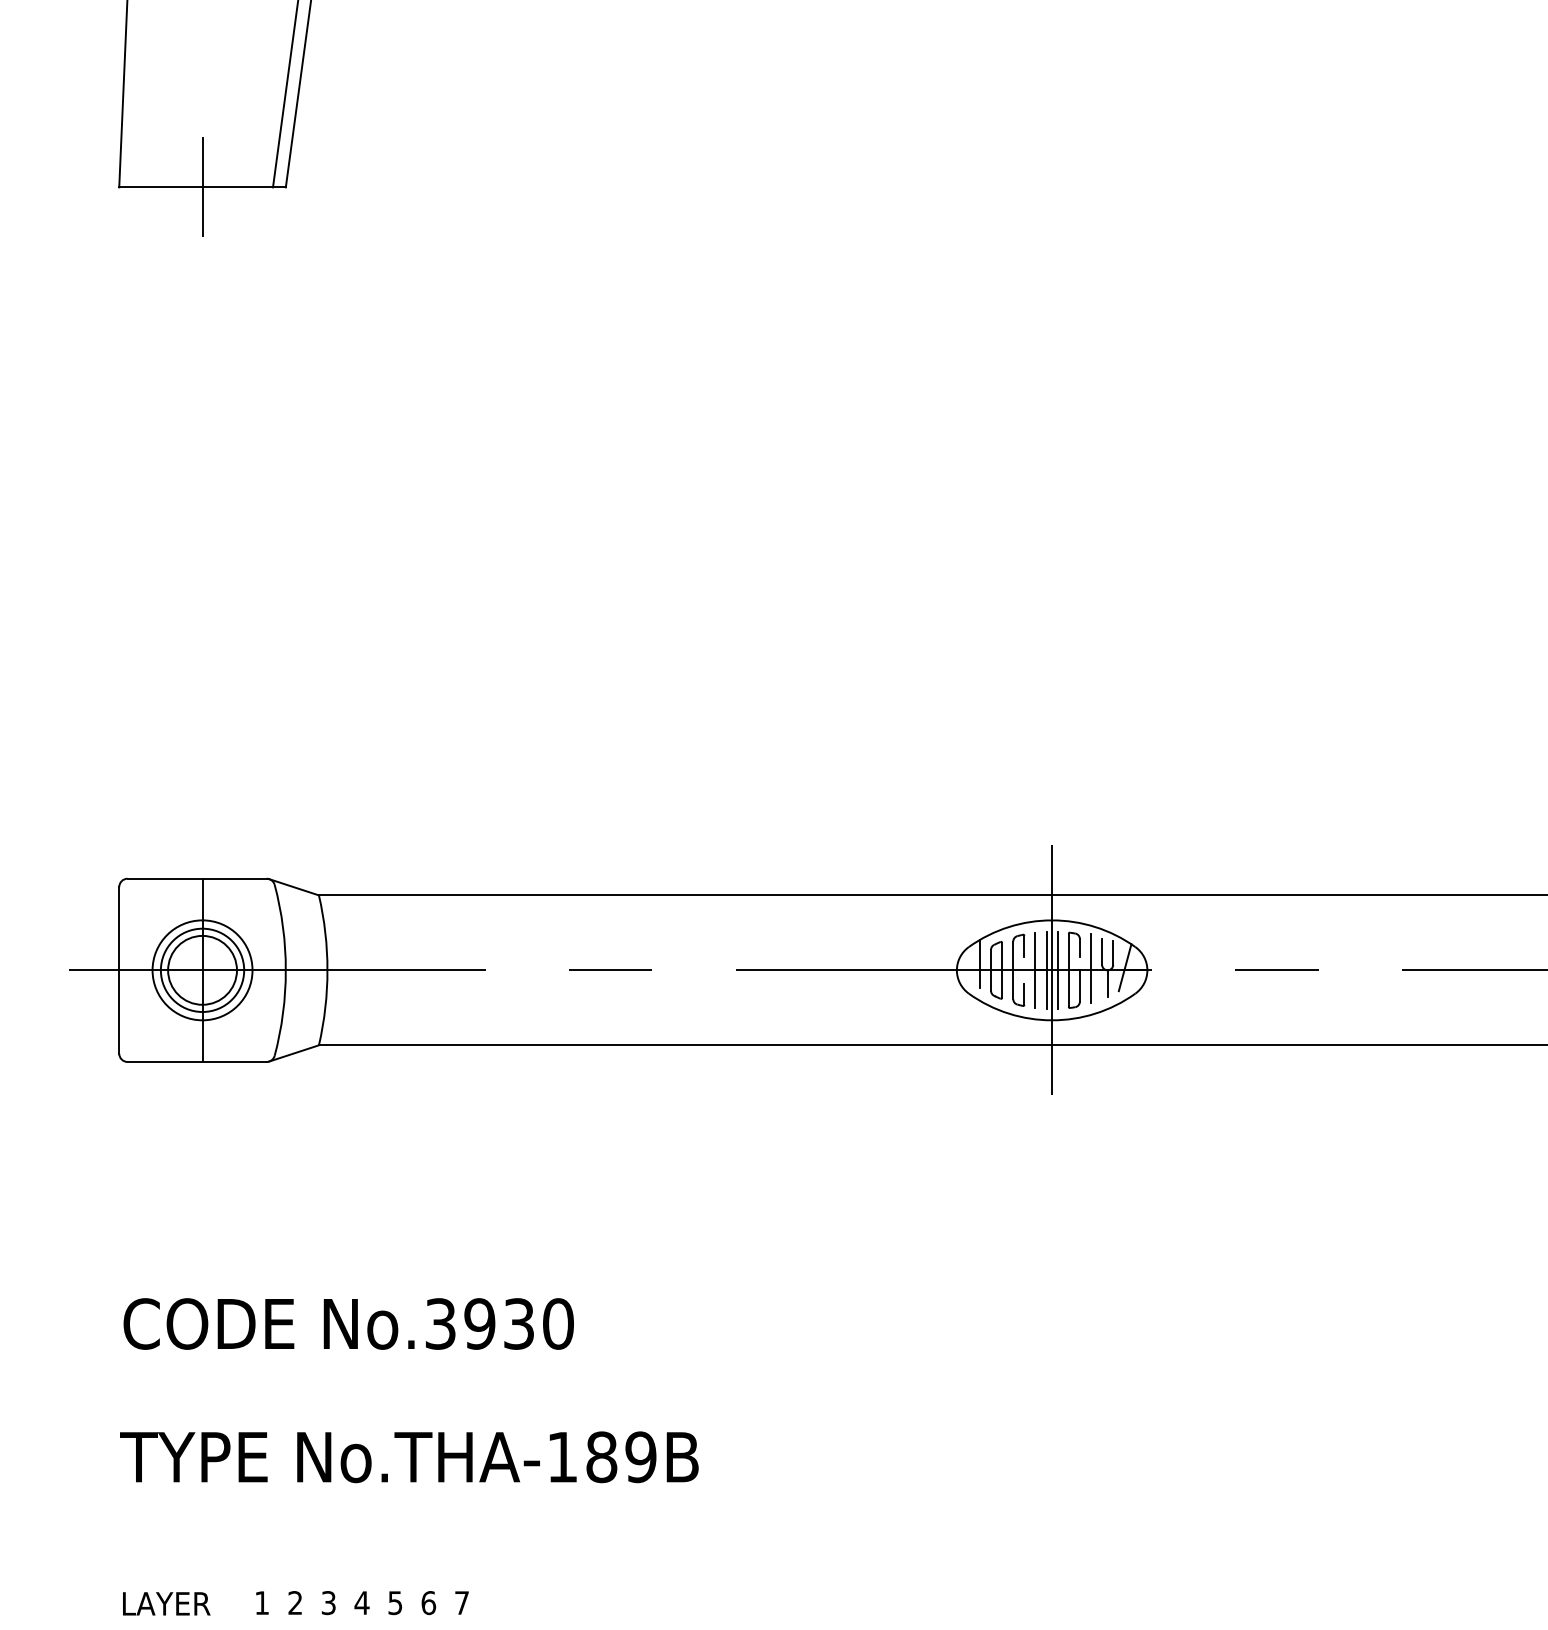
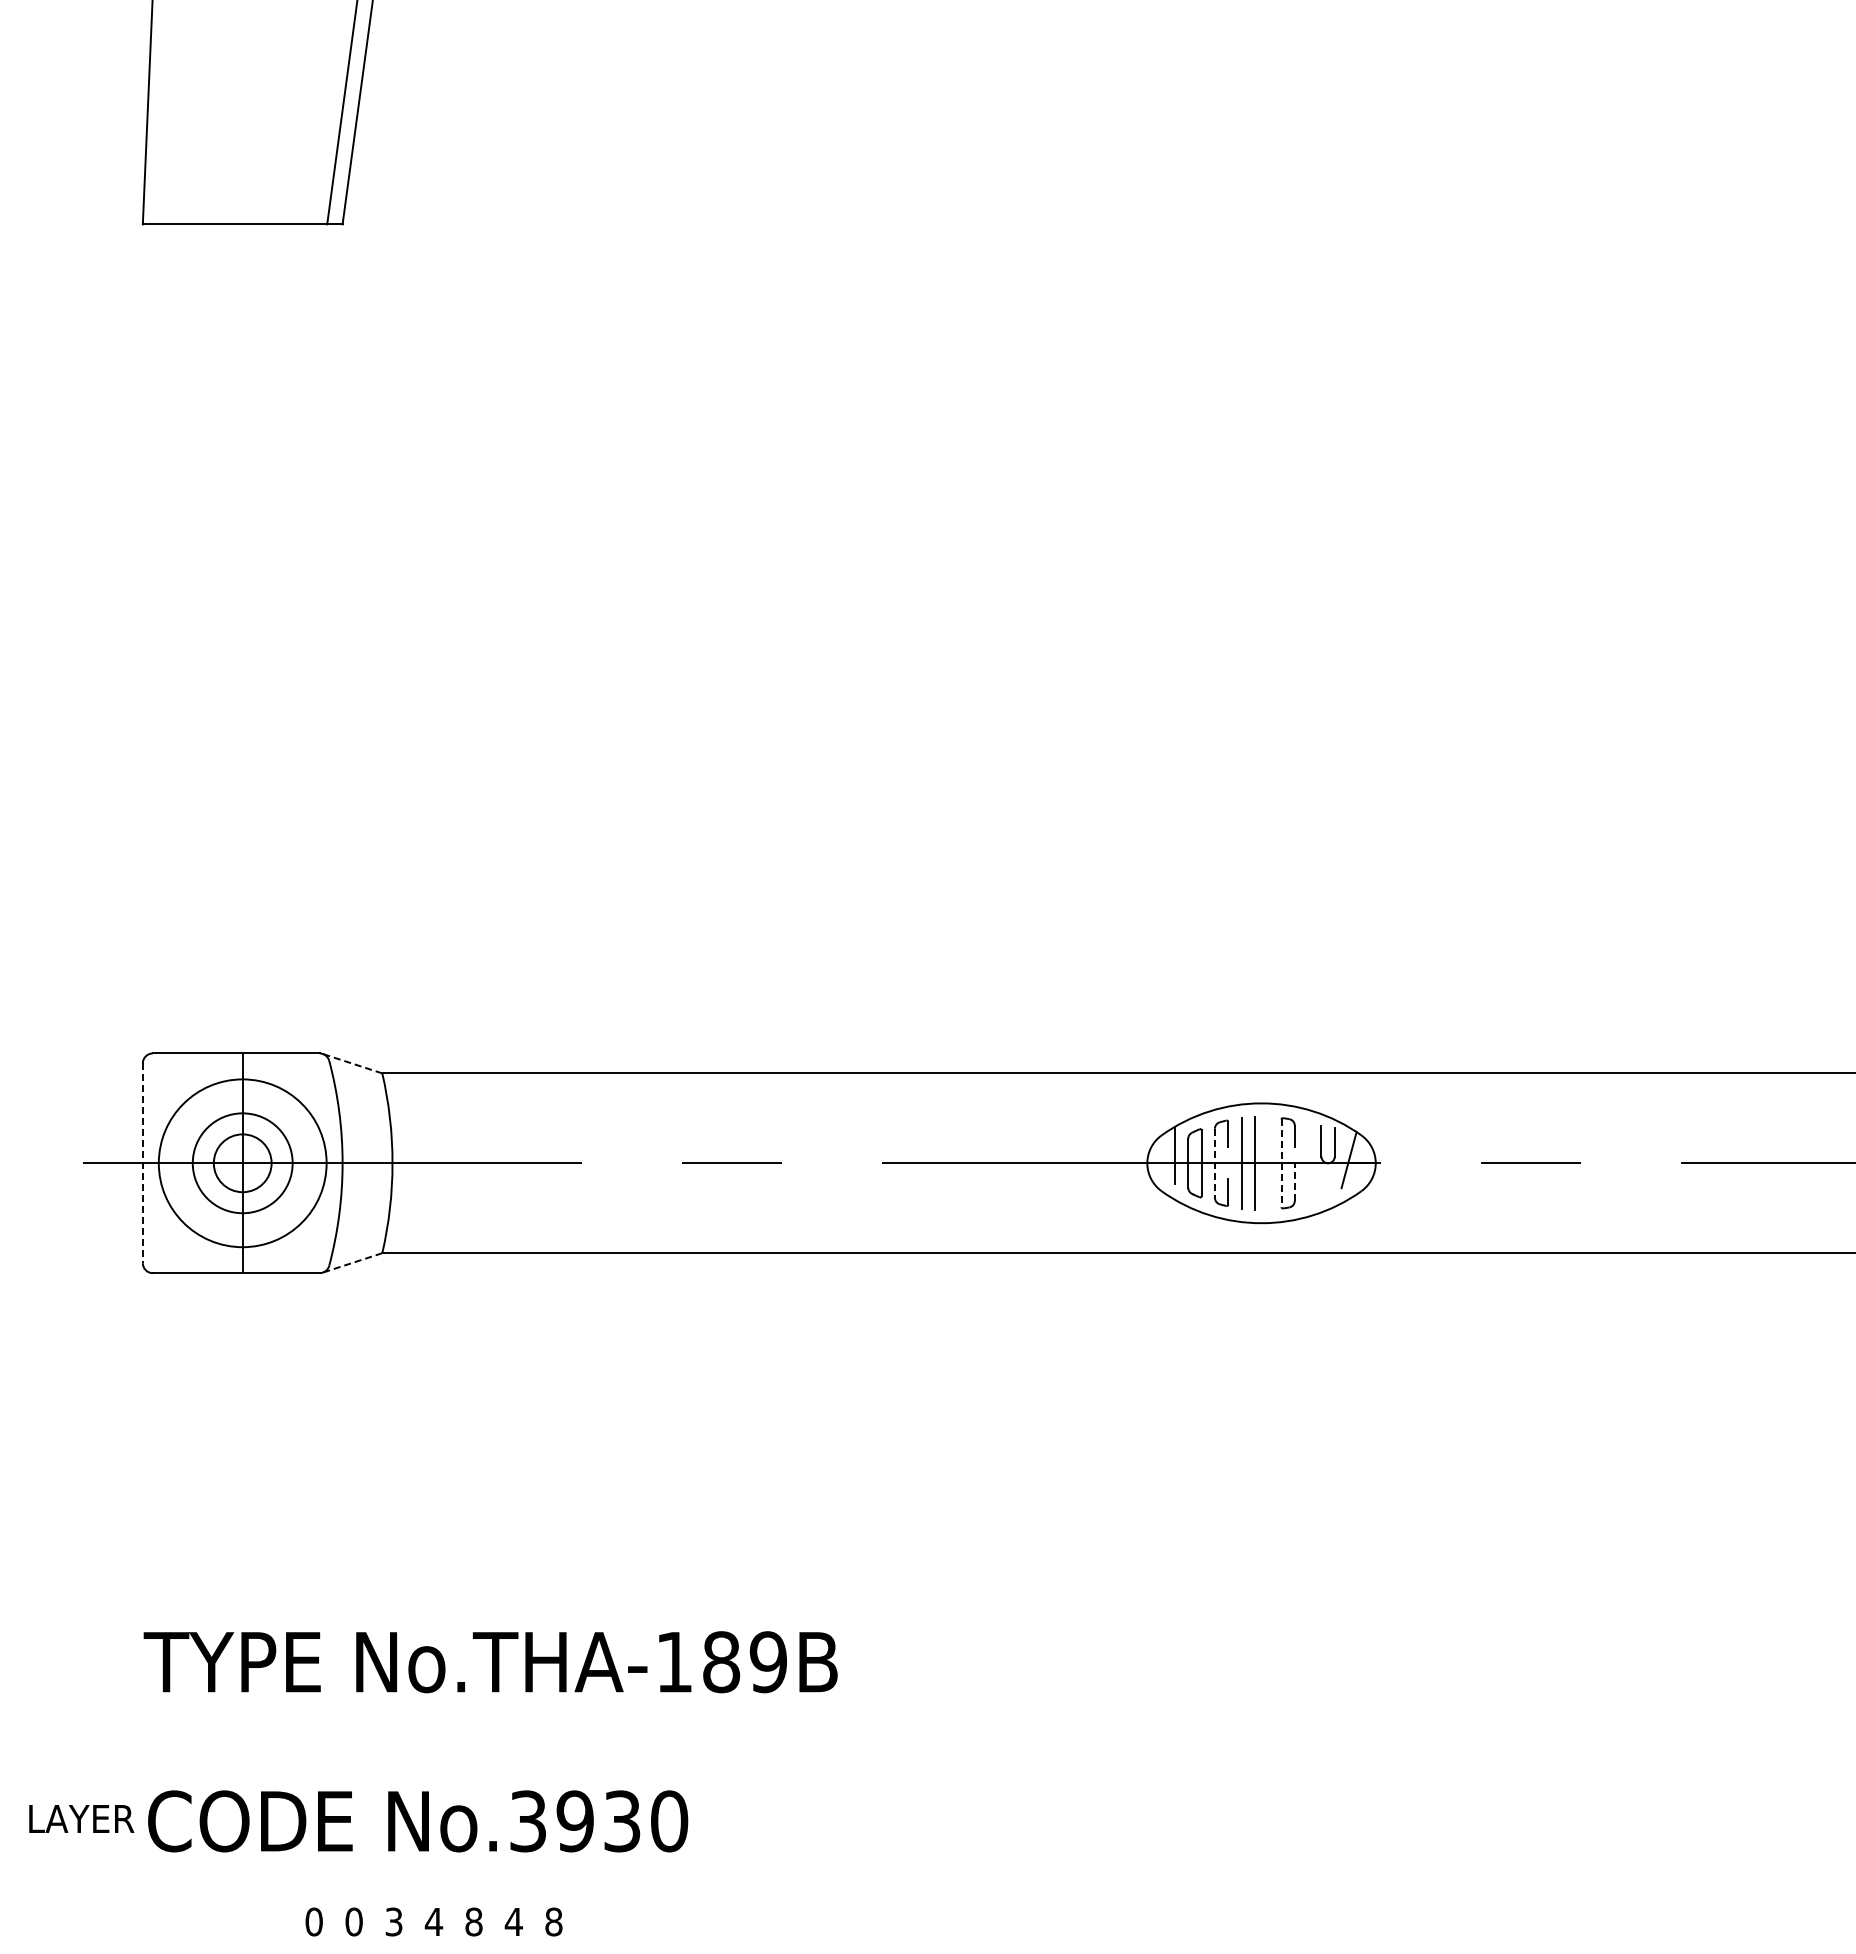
line: (202, 187) -> (242, 224), removed
line: (294, 887) -> (352, 1063), solid -> dashed
line: (1091, 968) -> (1308, 1160), removed
line: (1057, 969) -> (1268, 1162), removed
line: (118, 970) -> (142, 1163), solid -> dashed
circle: (202, 970) -> (242, 1163), size x0.7
circle: (202, 970) -> (242, 1163), size x1.4
line: (1012, 970) -> (1214, 1163), solid -> dashed
line: (1052, 970) -> (1261, 1163), removed
line: (1068, 970) -> (1281, 1163), solid -> dashed
line: (1107, 983) -> (1328, 1179), removed
line: (1079, 986) -> (1294, 1182), solid -> dashed
line: (294, 1053) -> (352, 1263), solid -> dashed
text: (349, 1324) -> (418, 1821), moved
text: (409, 1457) -> (490, 1662), moved
text: (261, 1602) -> (313, 1921), 1 -> 0
text: (294, 1602) -> (353, 1921), 2 -> 0
text: (394, 1602) -> (473, 1921), 5 -> 8
text: (428, 1602) -> (513, 1921), 6 -> 4
text: (461, 1602) -> (553, 1921), 7 -> 8
text: (166, 1603) -> (81, 1818), moved

